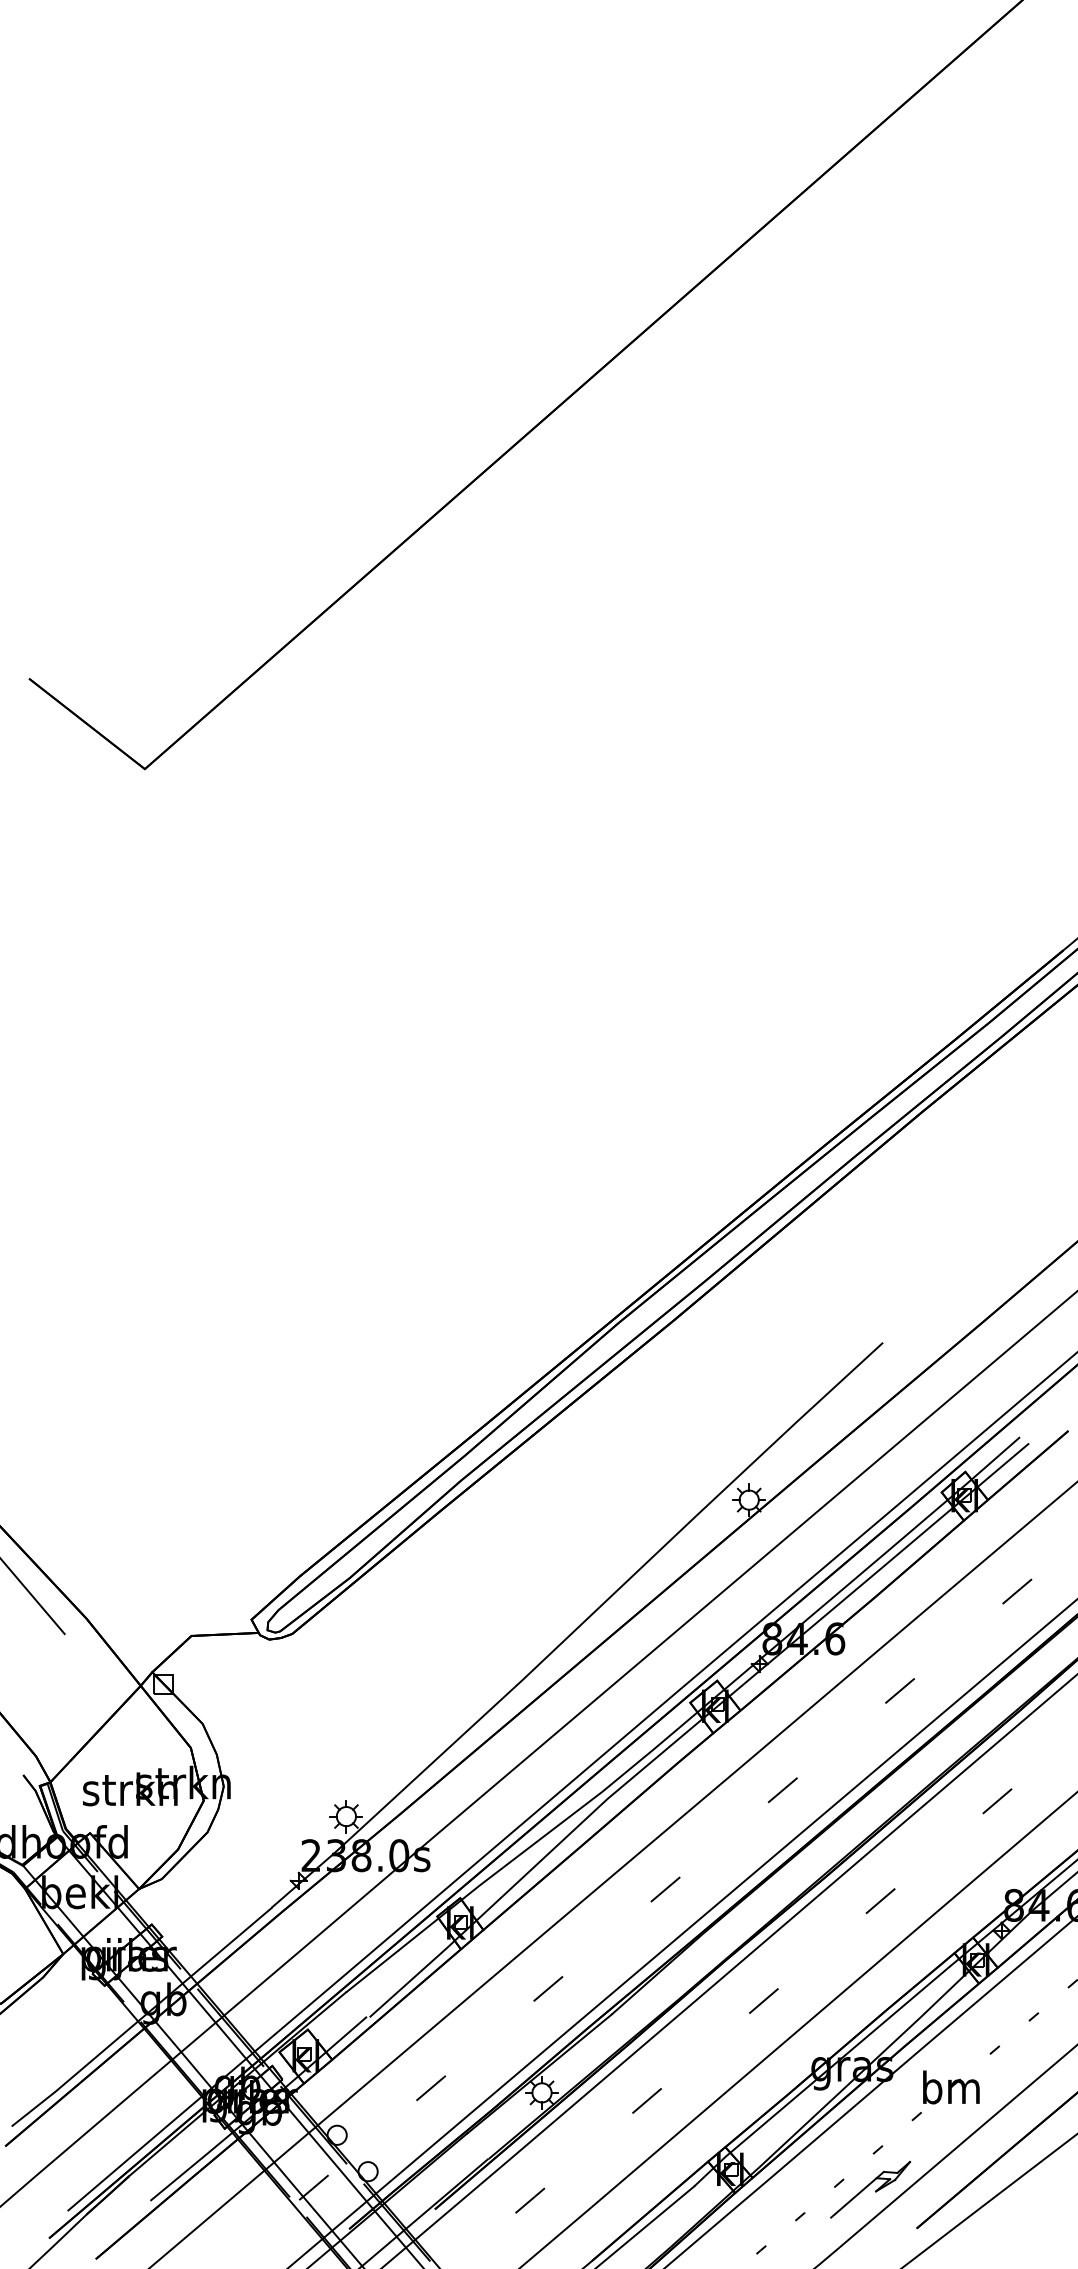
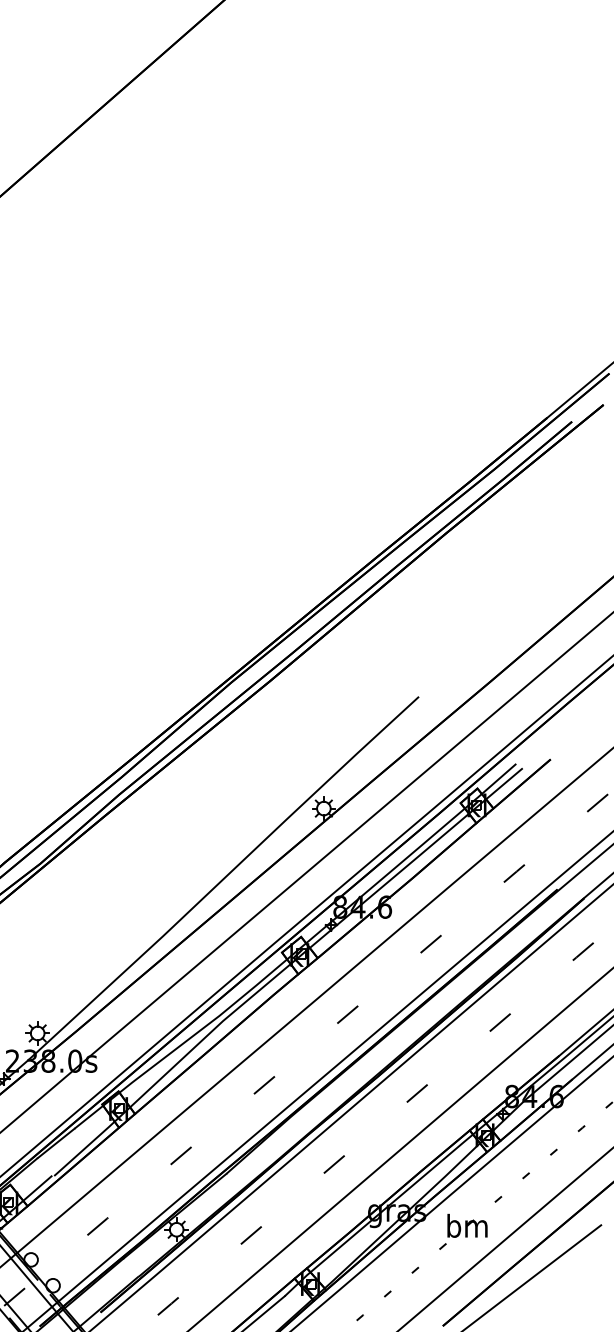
part: (870, 2189) -> (410, 1298), removed

